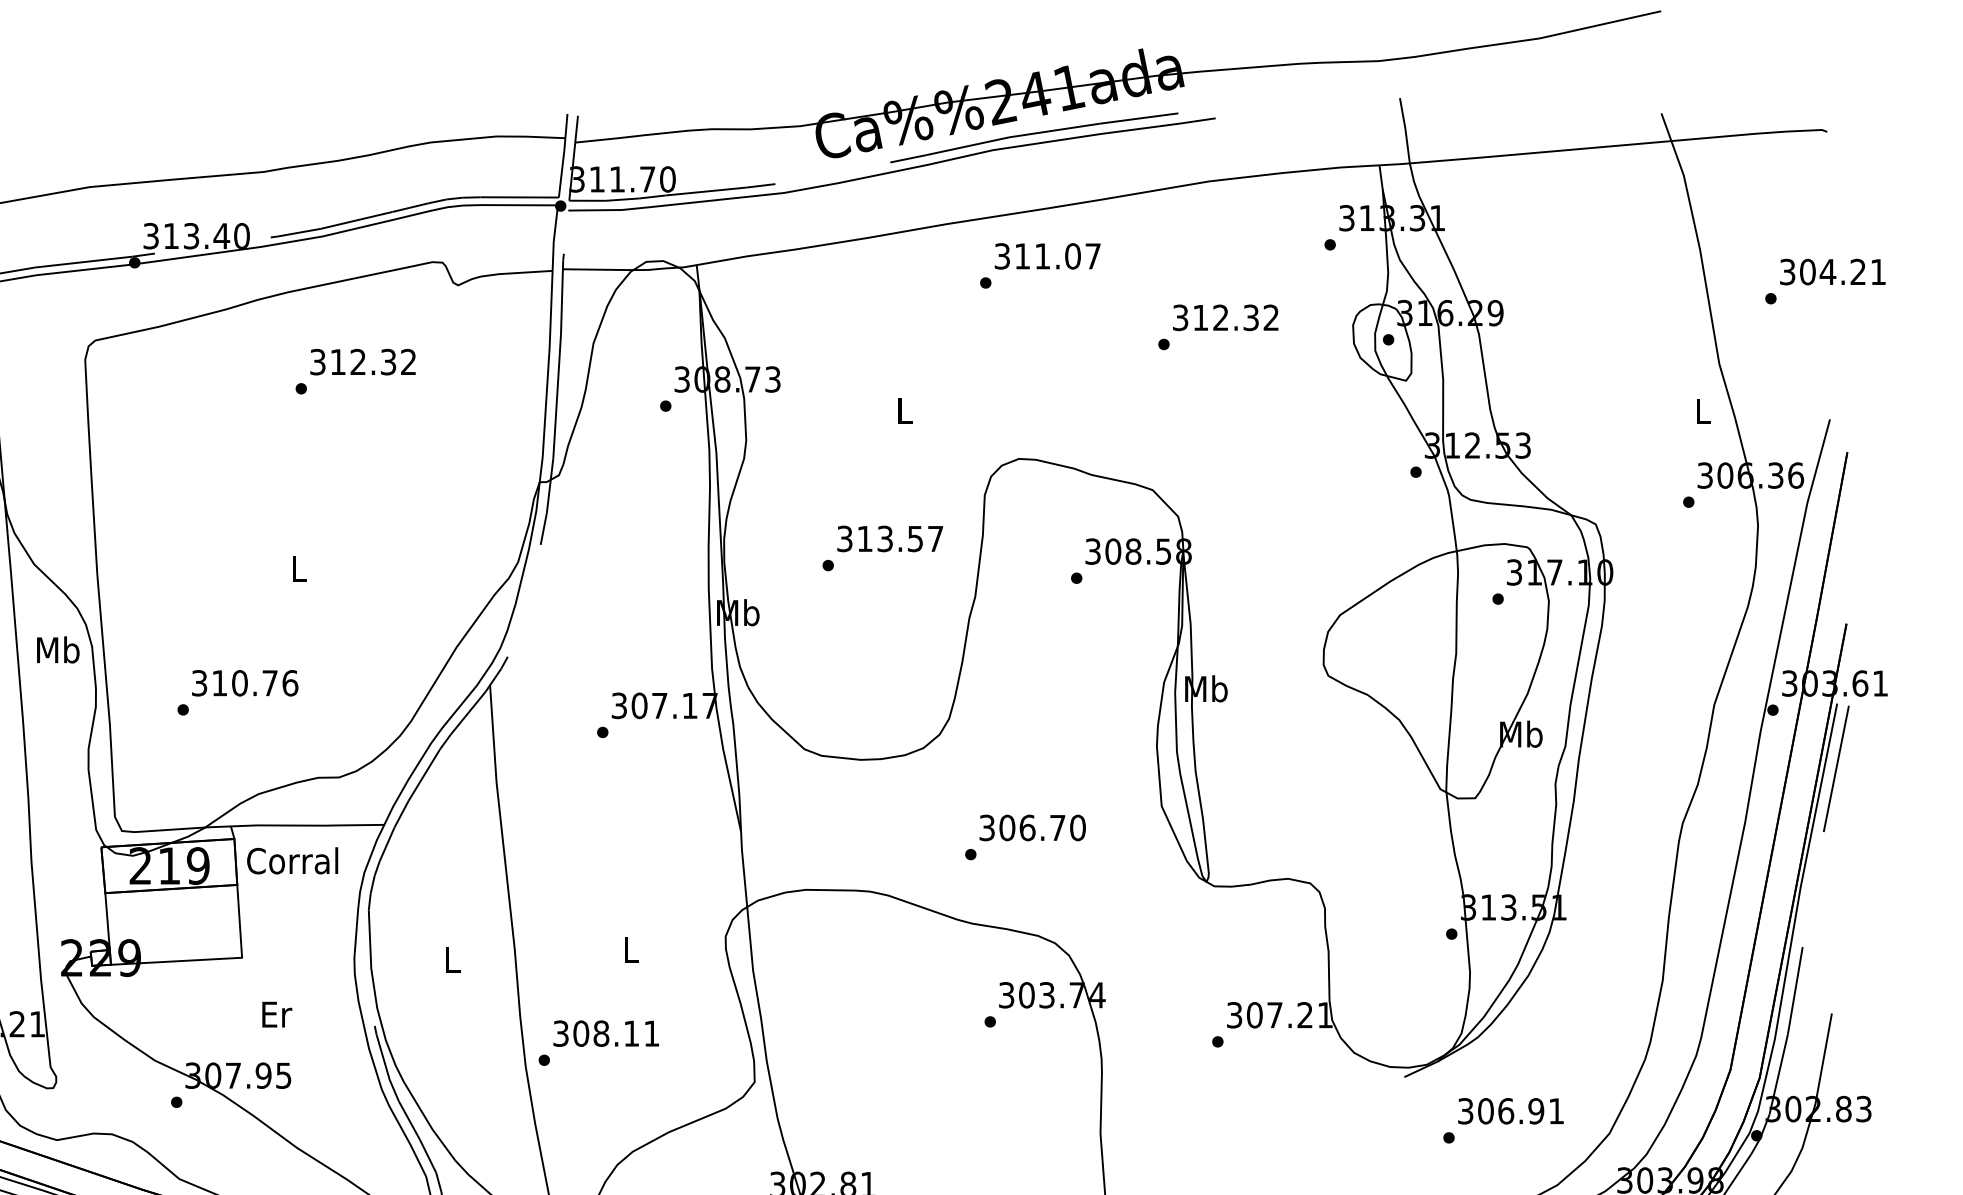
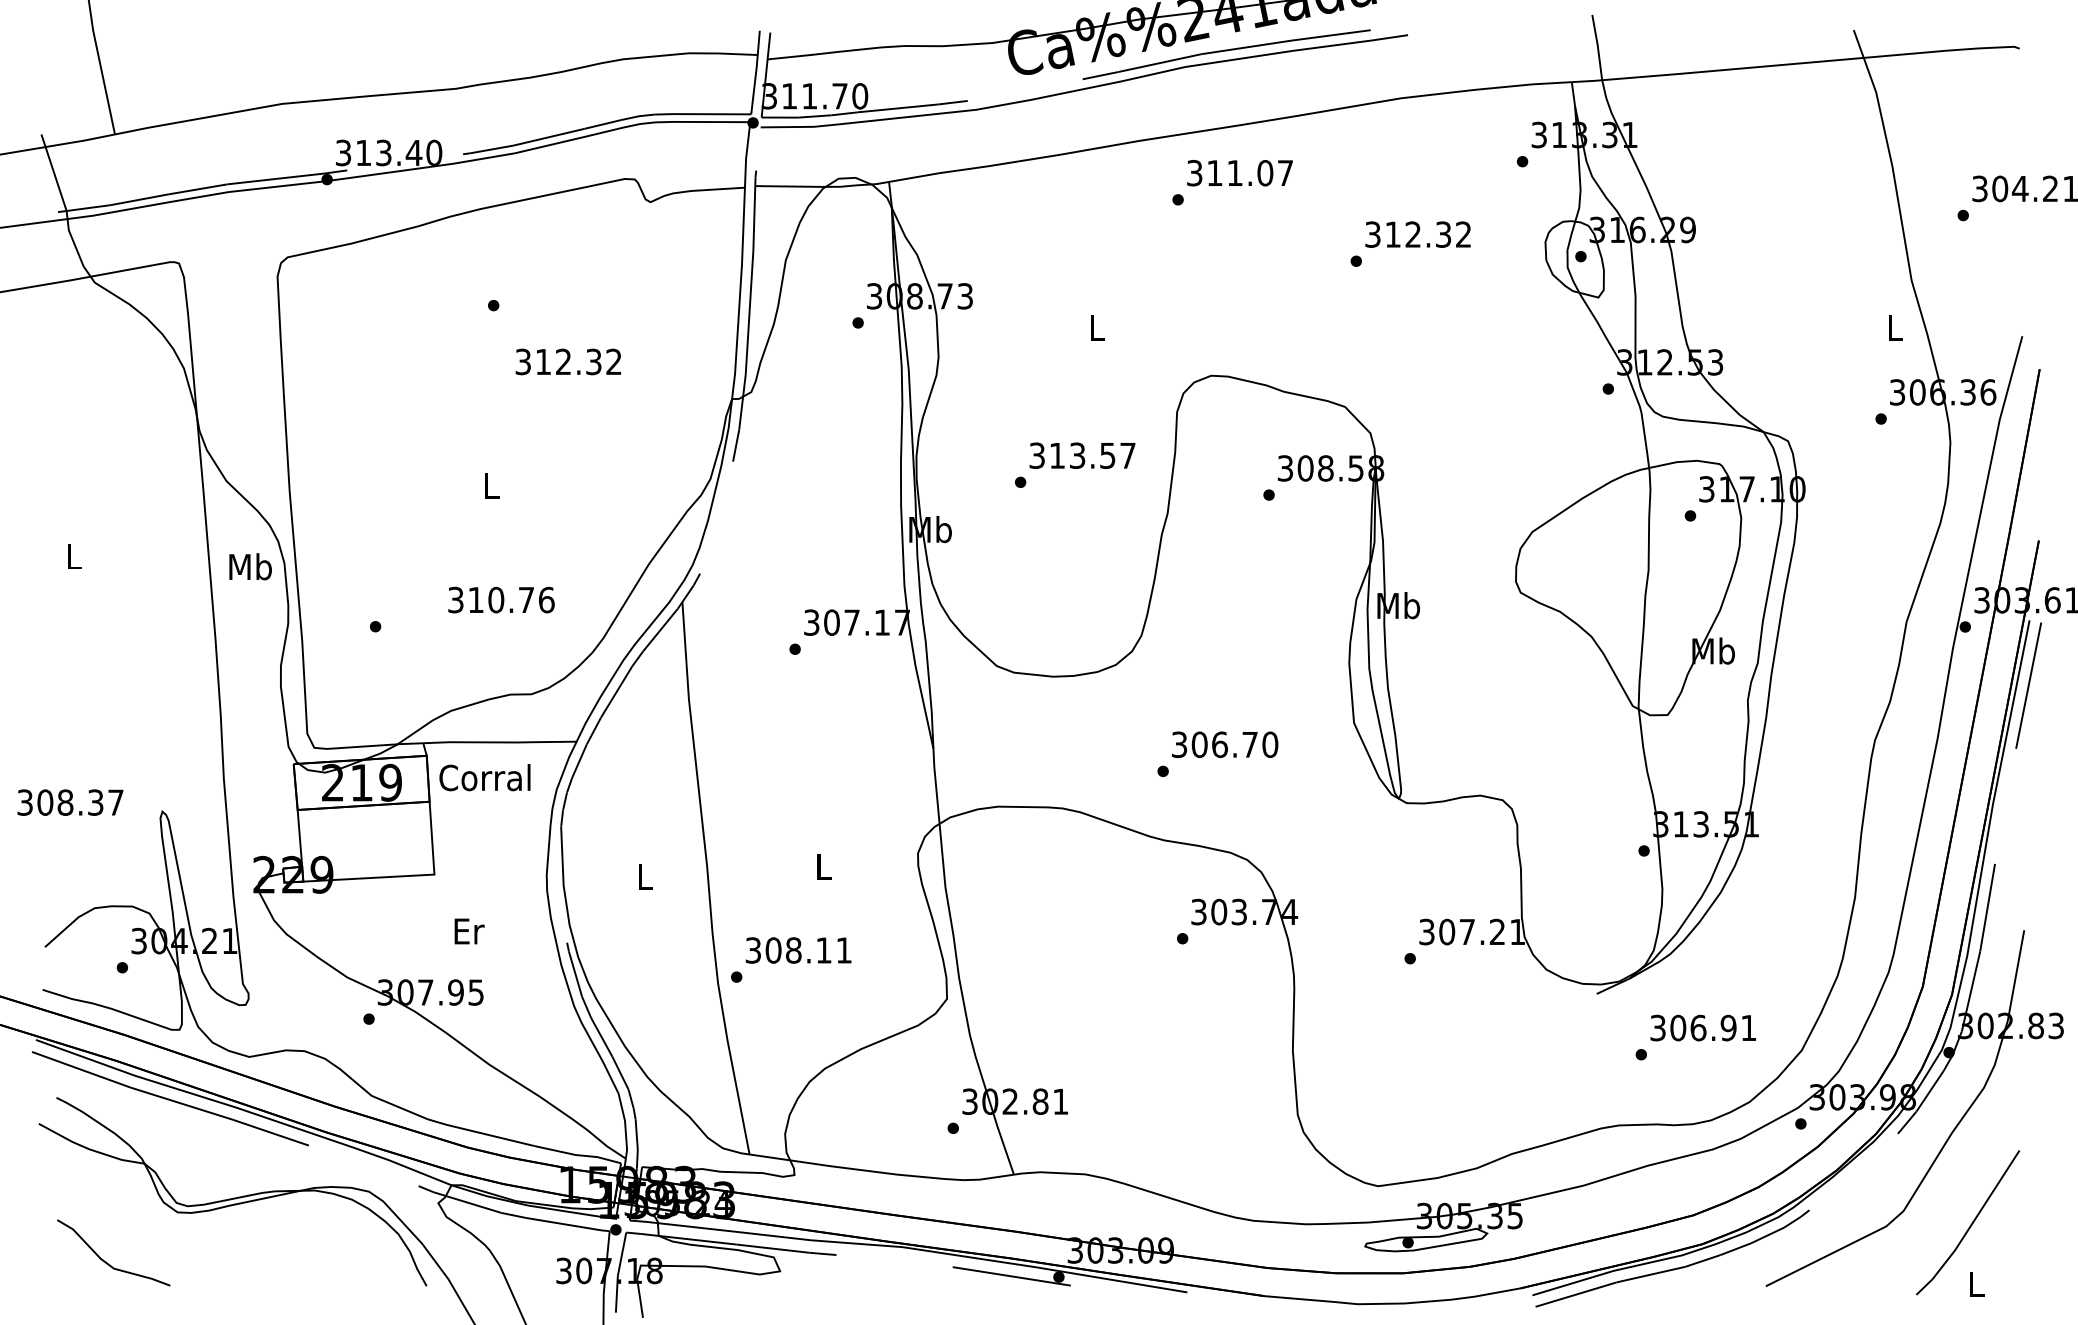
text: (362, 361) -> (567, 361), moved
text: (245, 682) -> (501, 599), moved

